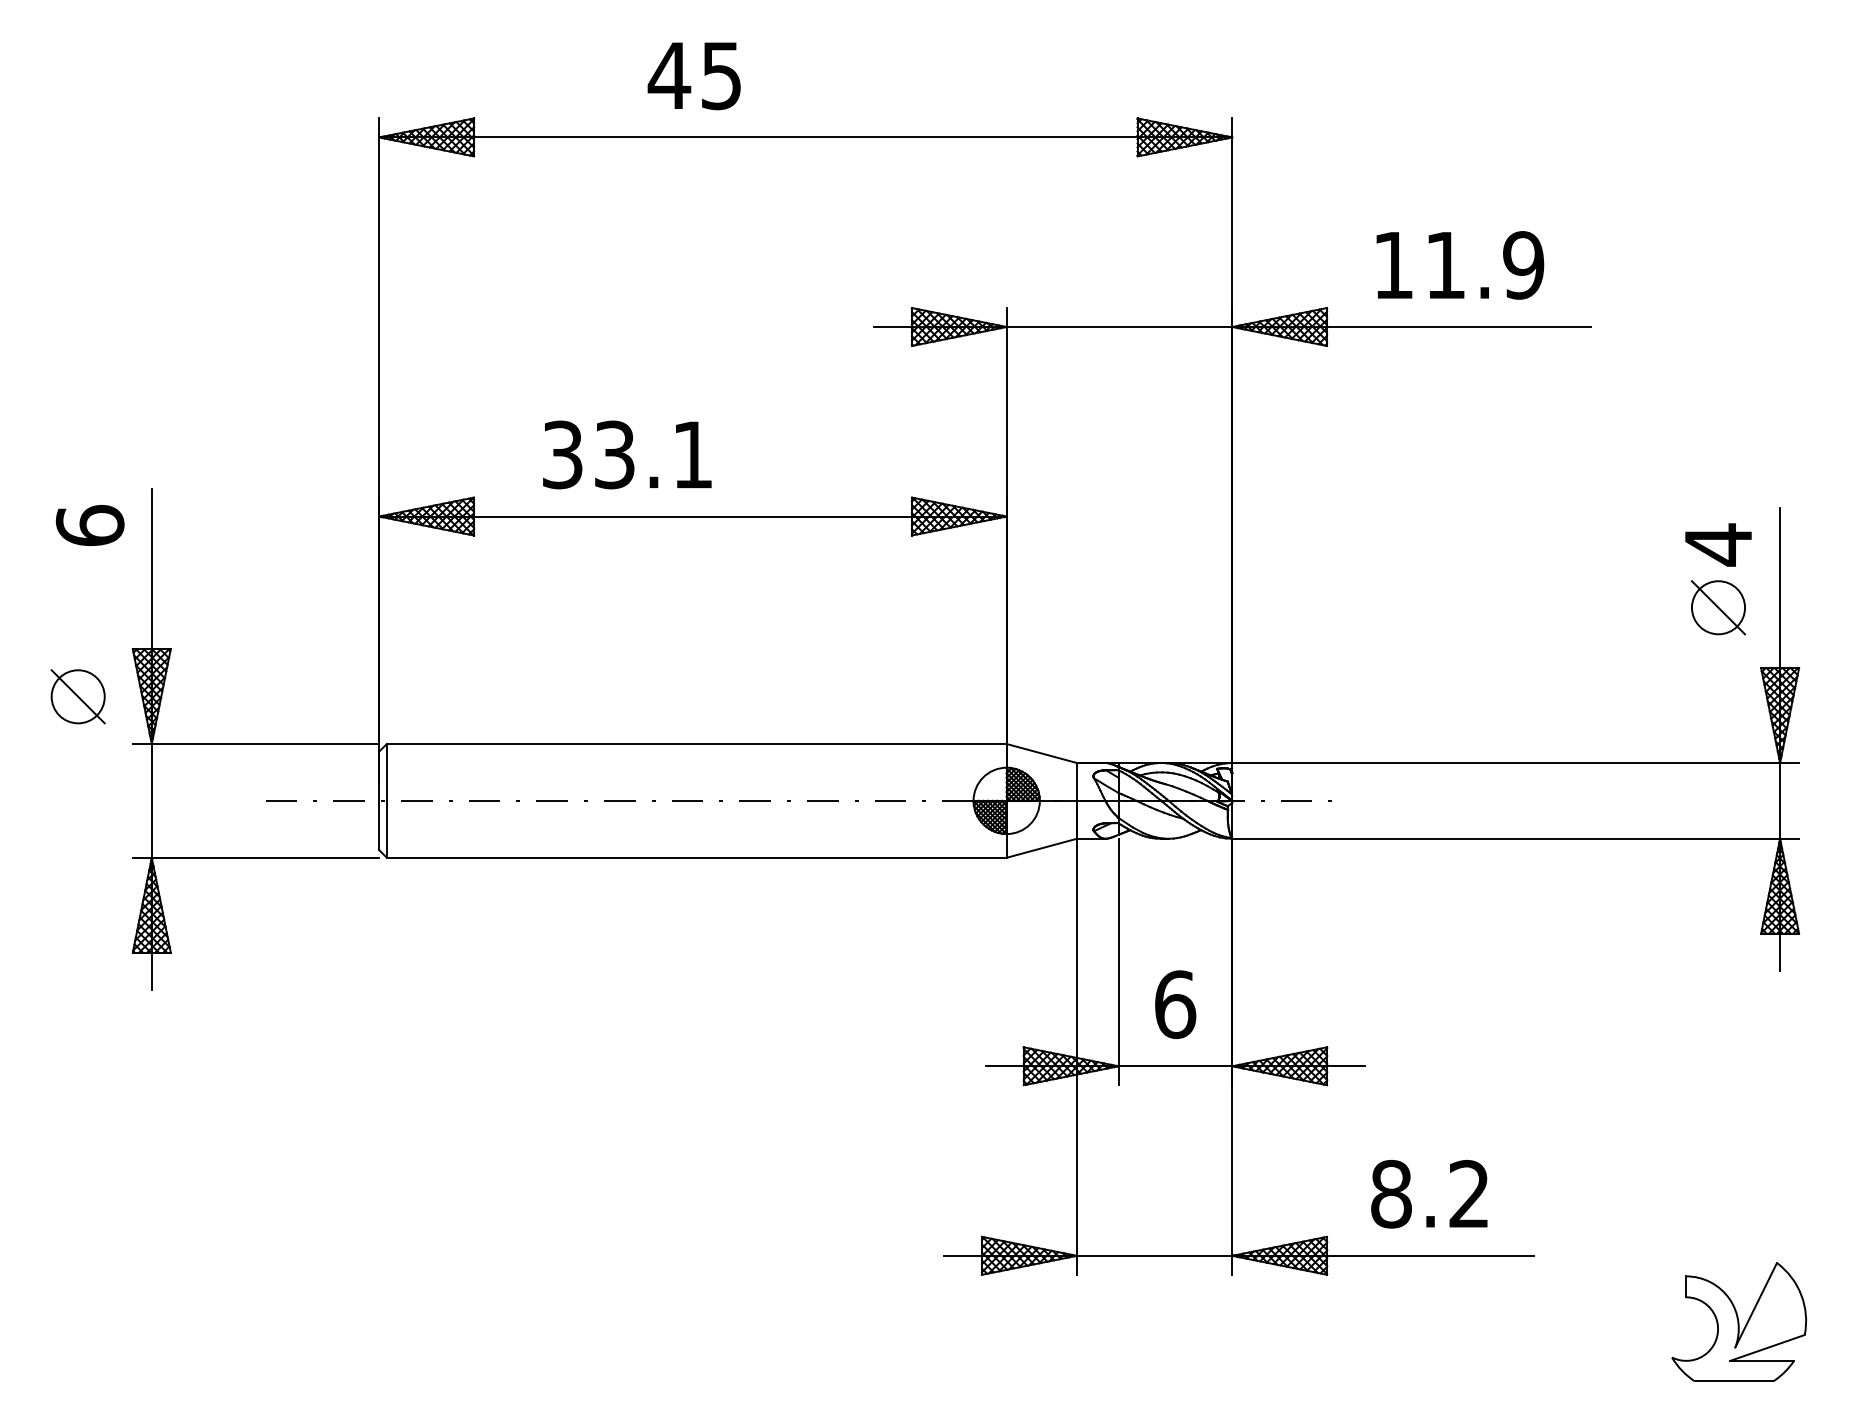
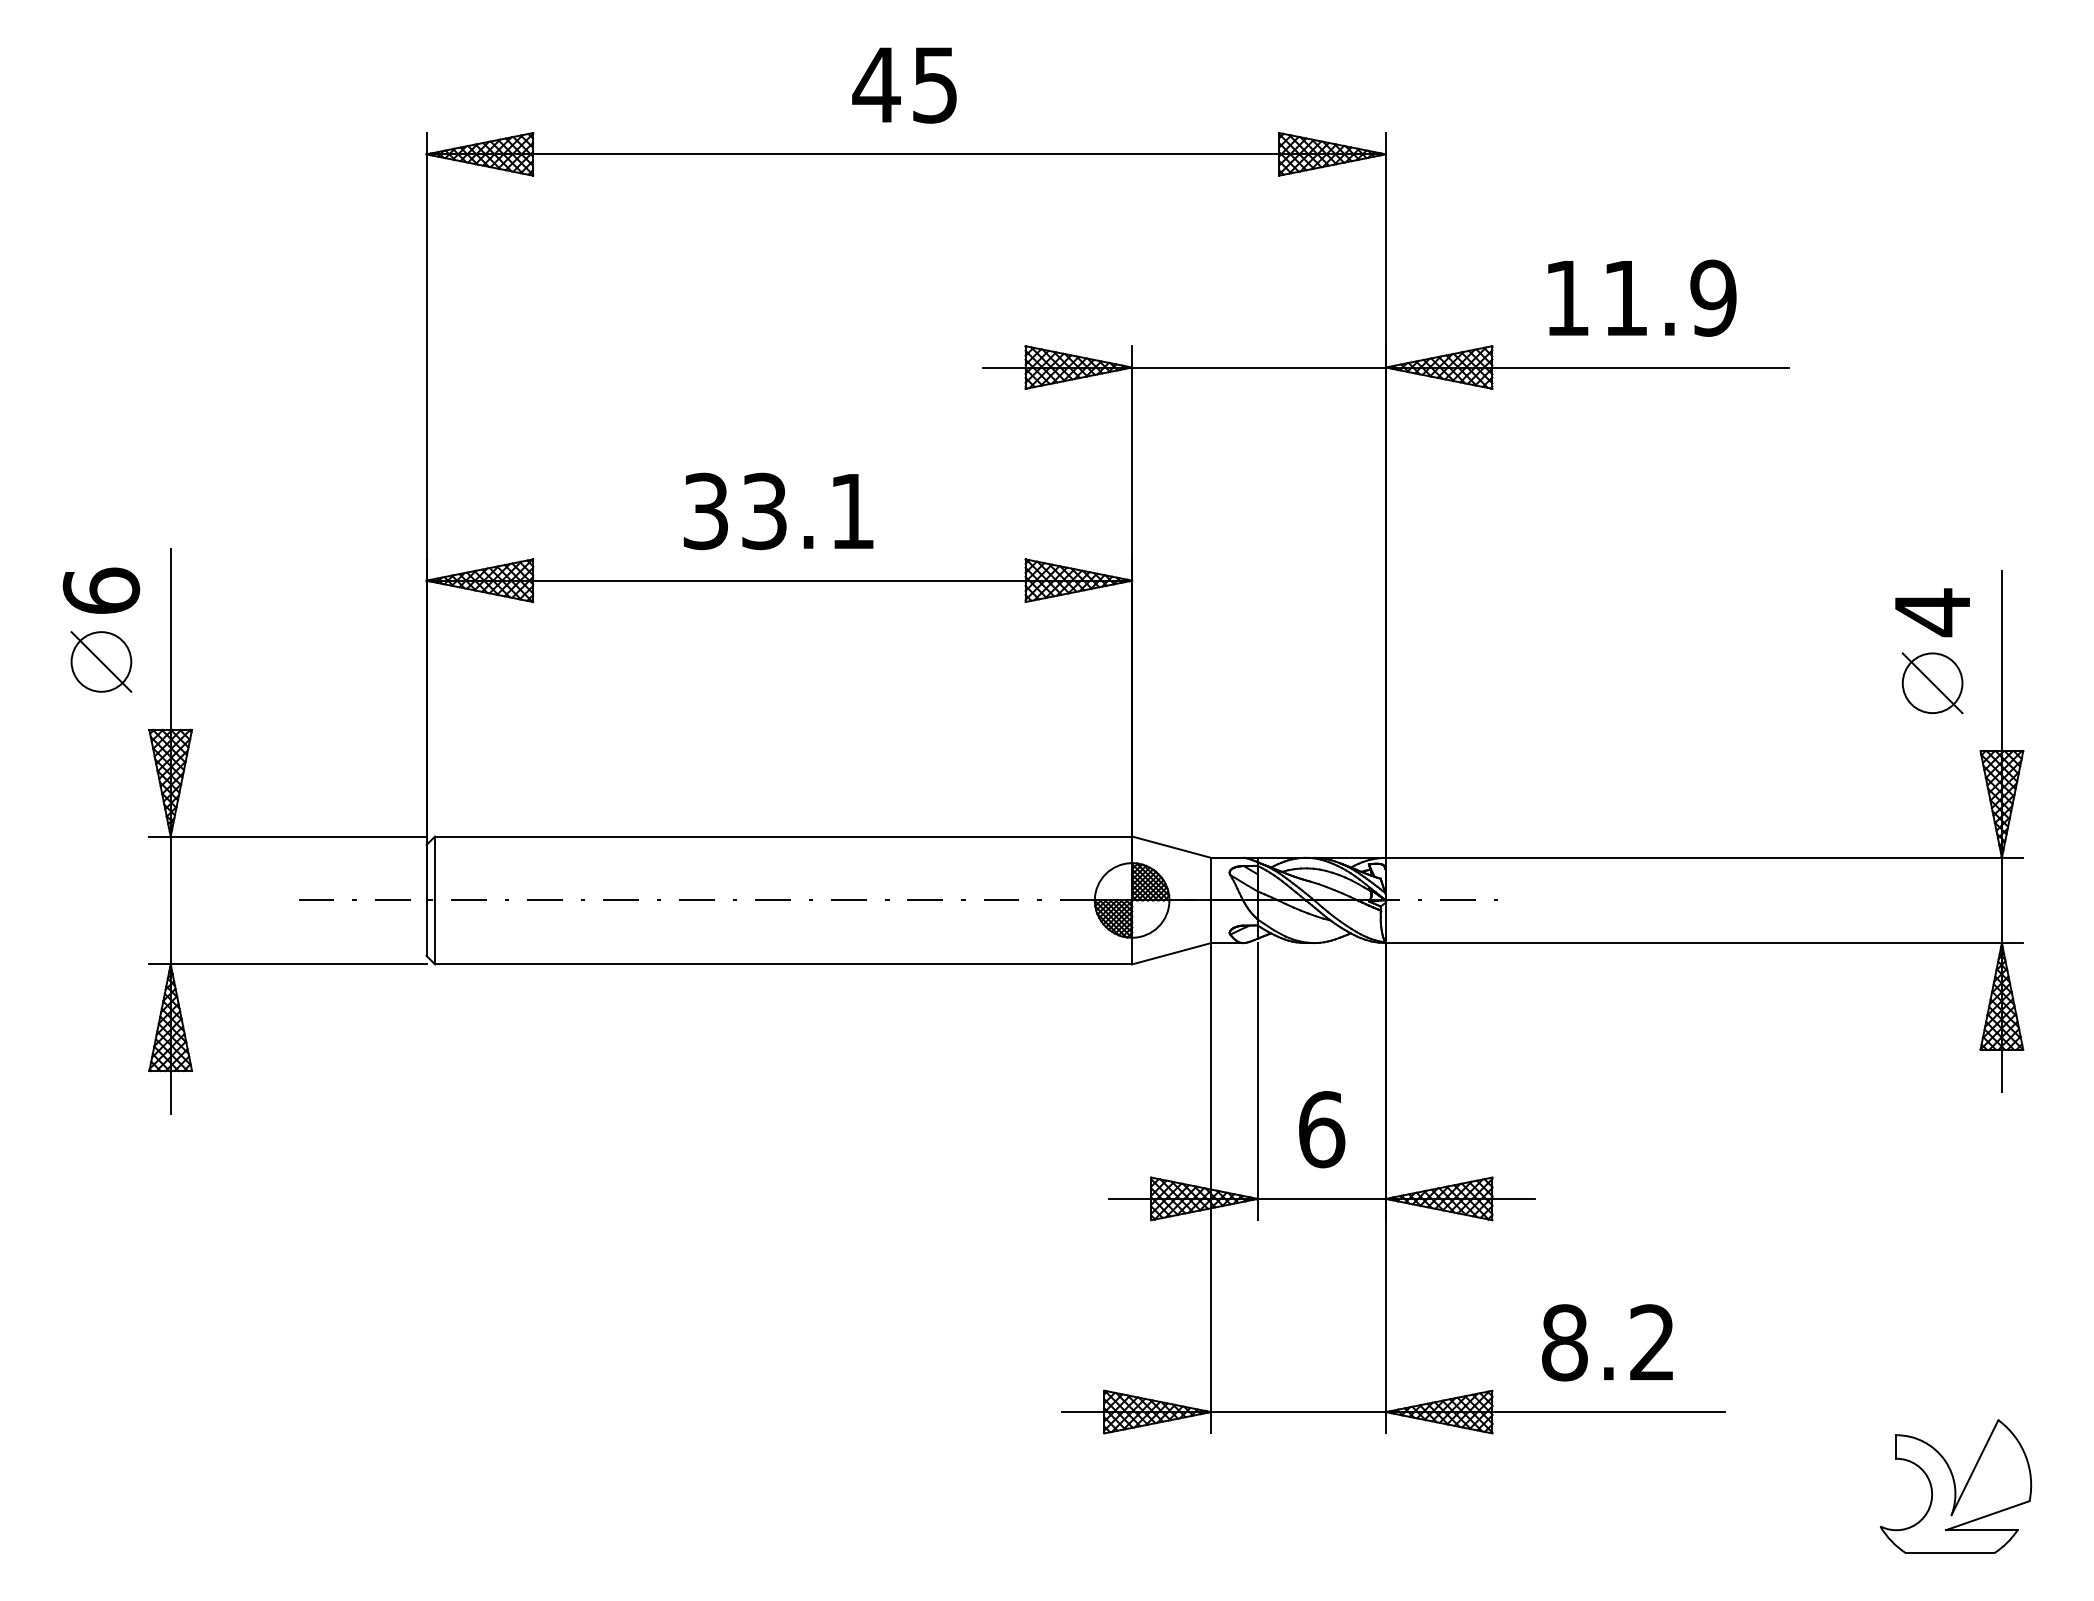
text: (693, 76) -> (903, 85), moved
text: (627, 454) -> (778, 510), moved
part: (77, 696) -> (100, 661), moved

